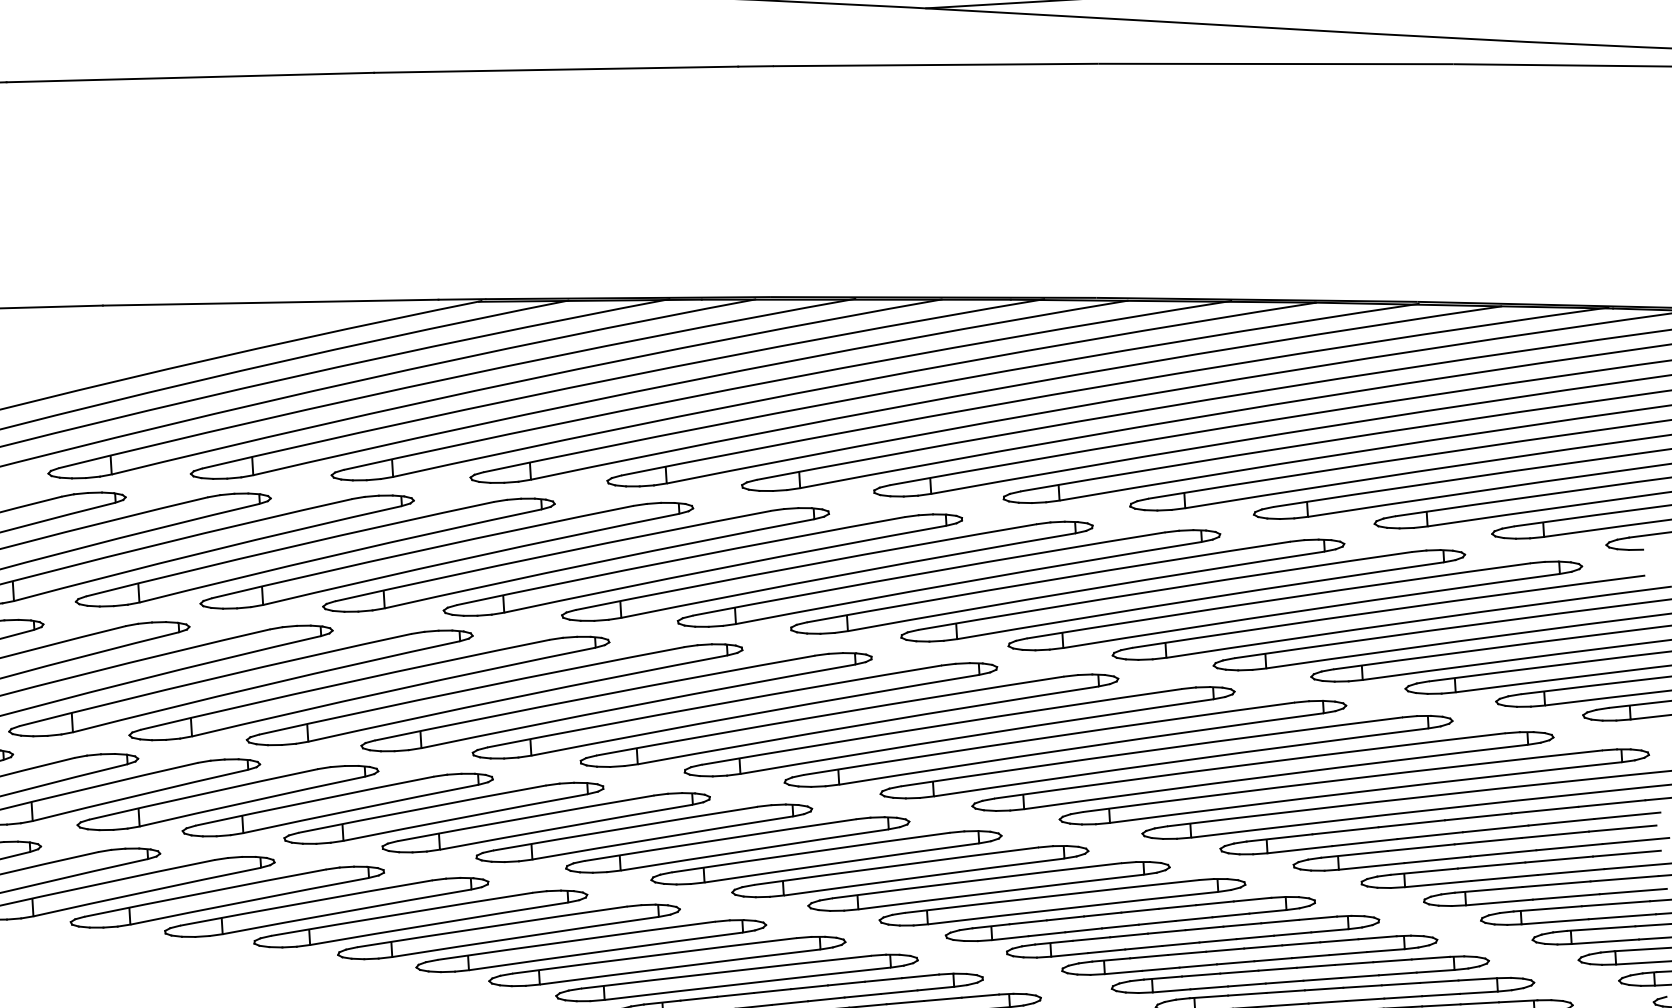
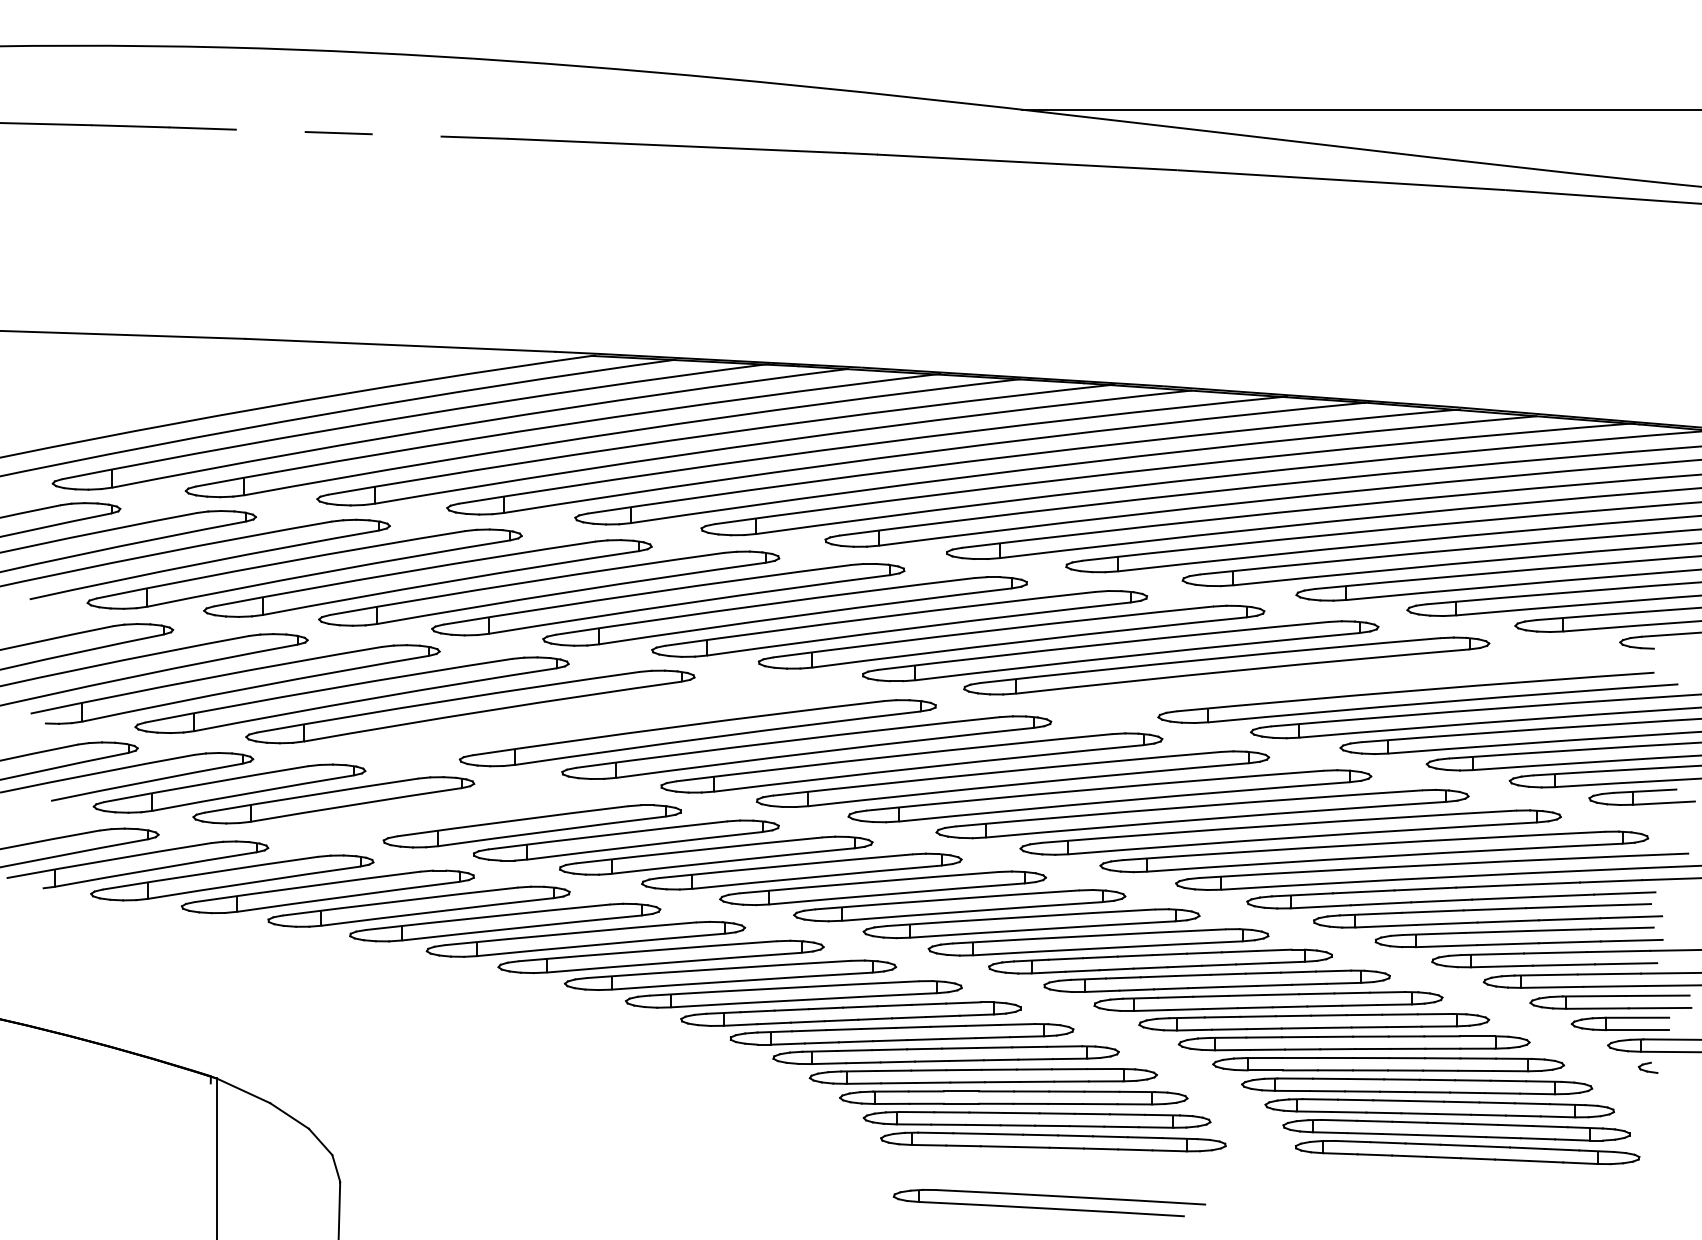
line: (190, 77) -> (338, 133), solid -> dashed
part: (1295, 605) -> (1329, 681), removed
part: (494, 694) -> (585, 719), removed
part: (337, 804) -> (434, 812), removed

